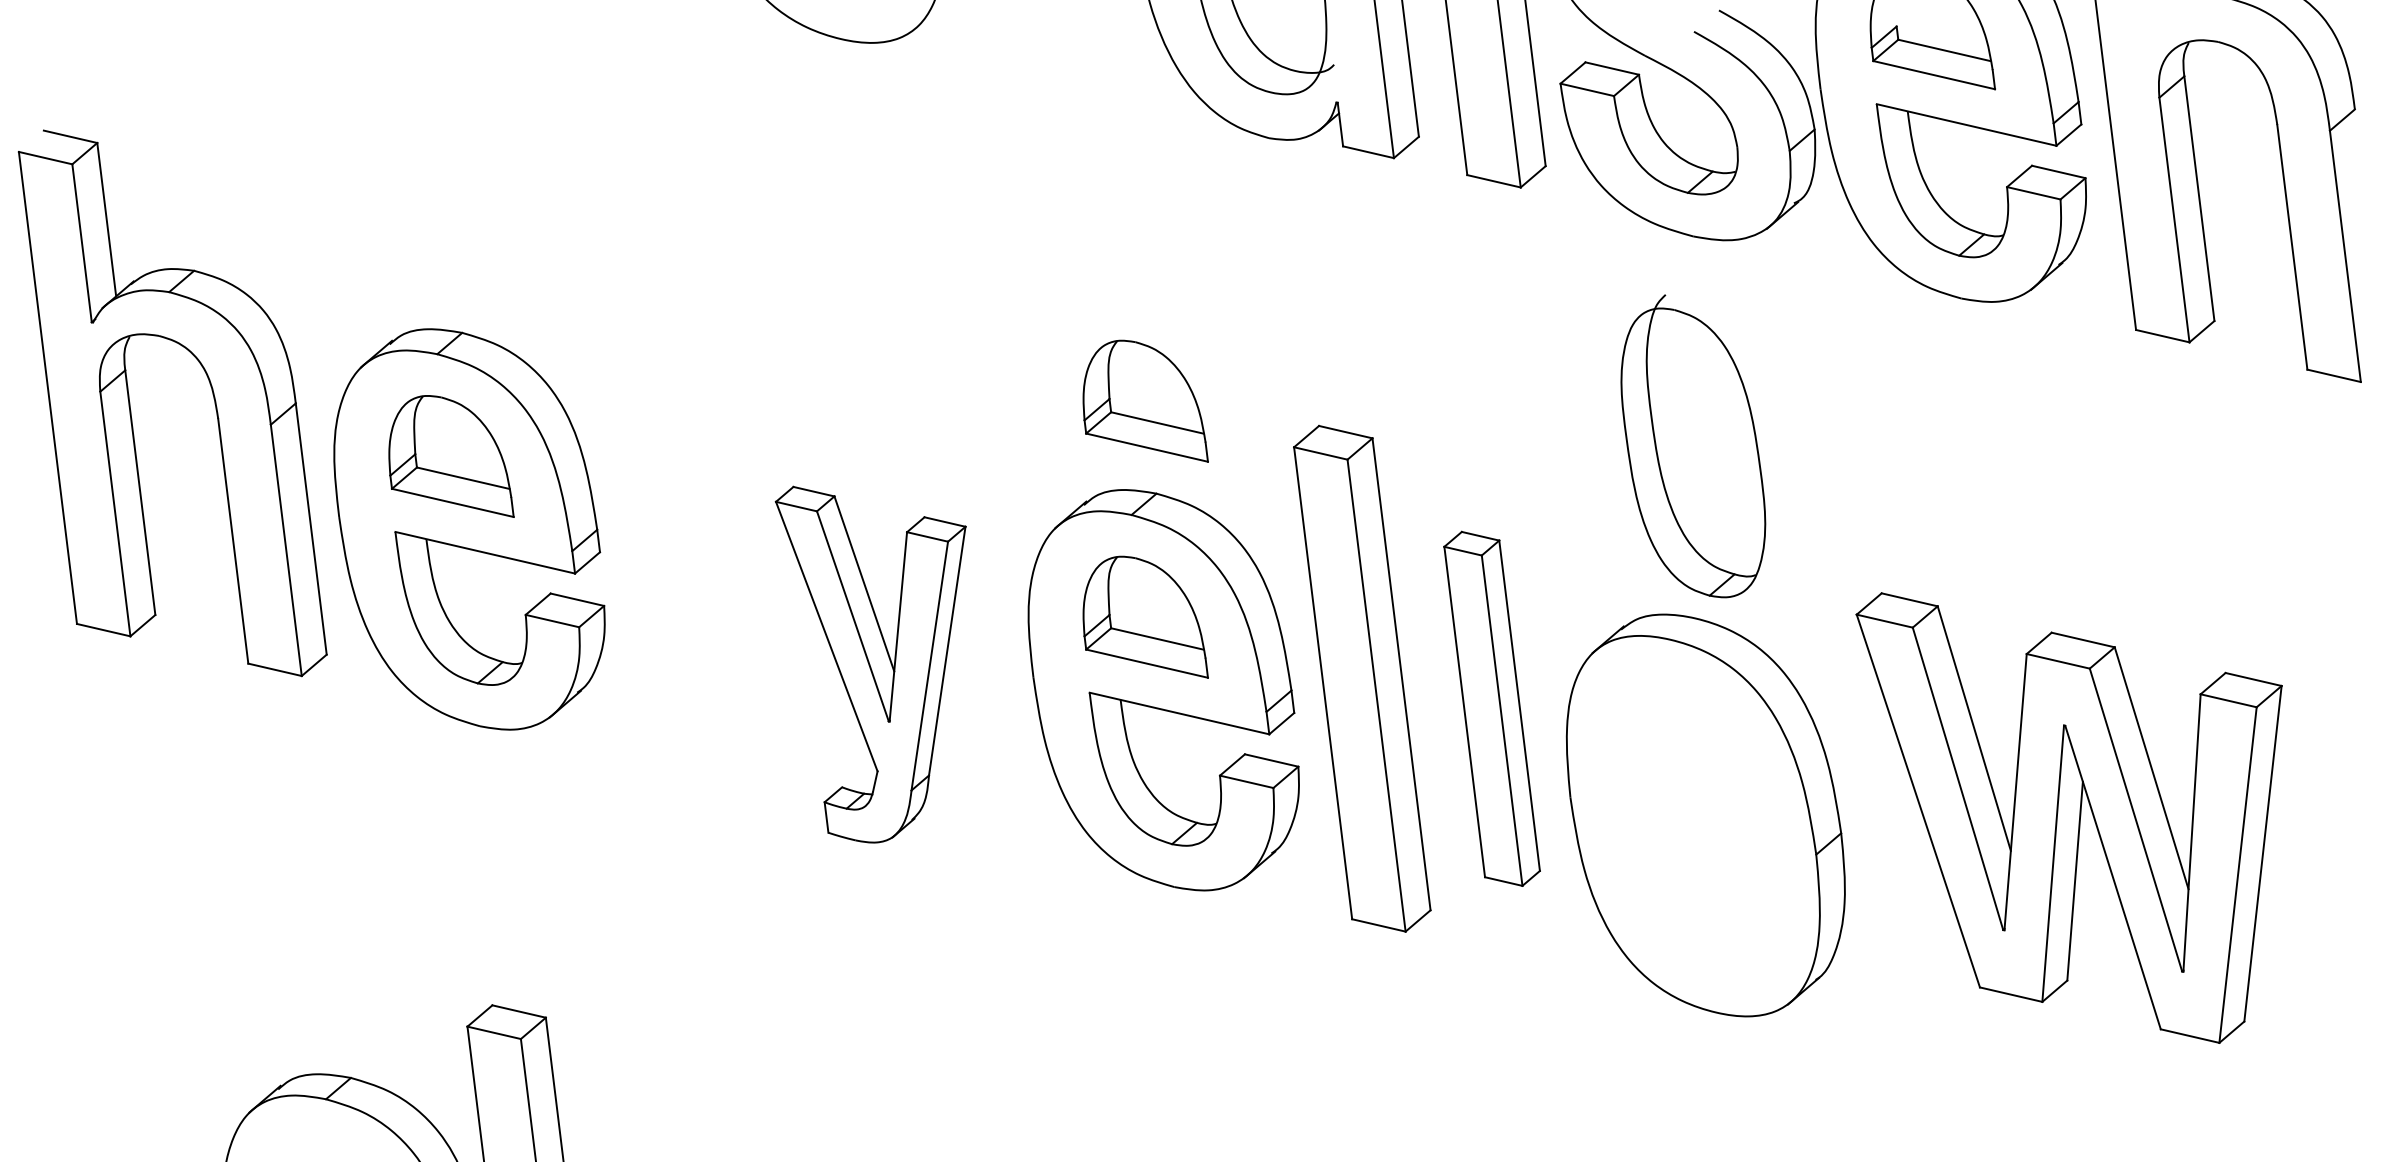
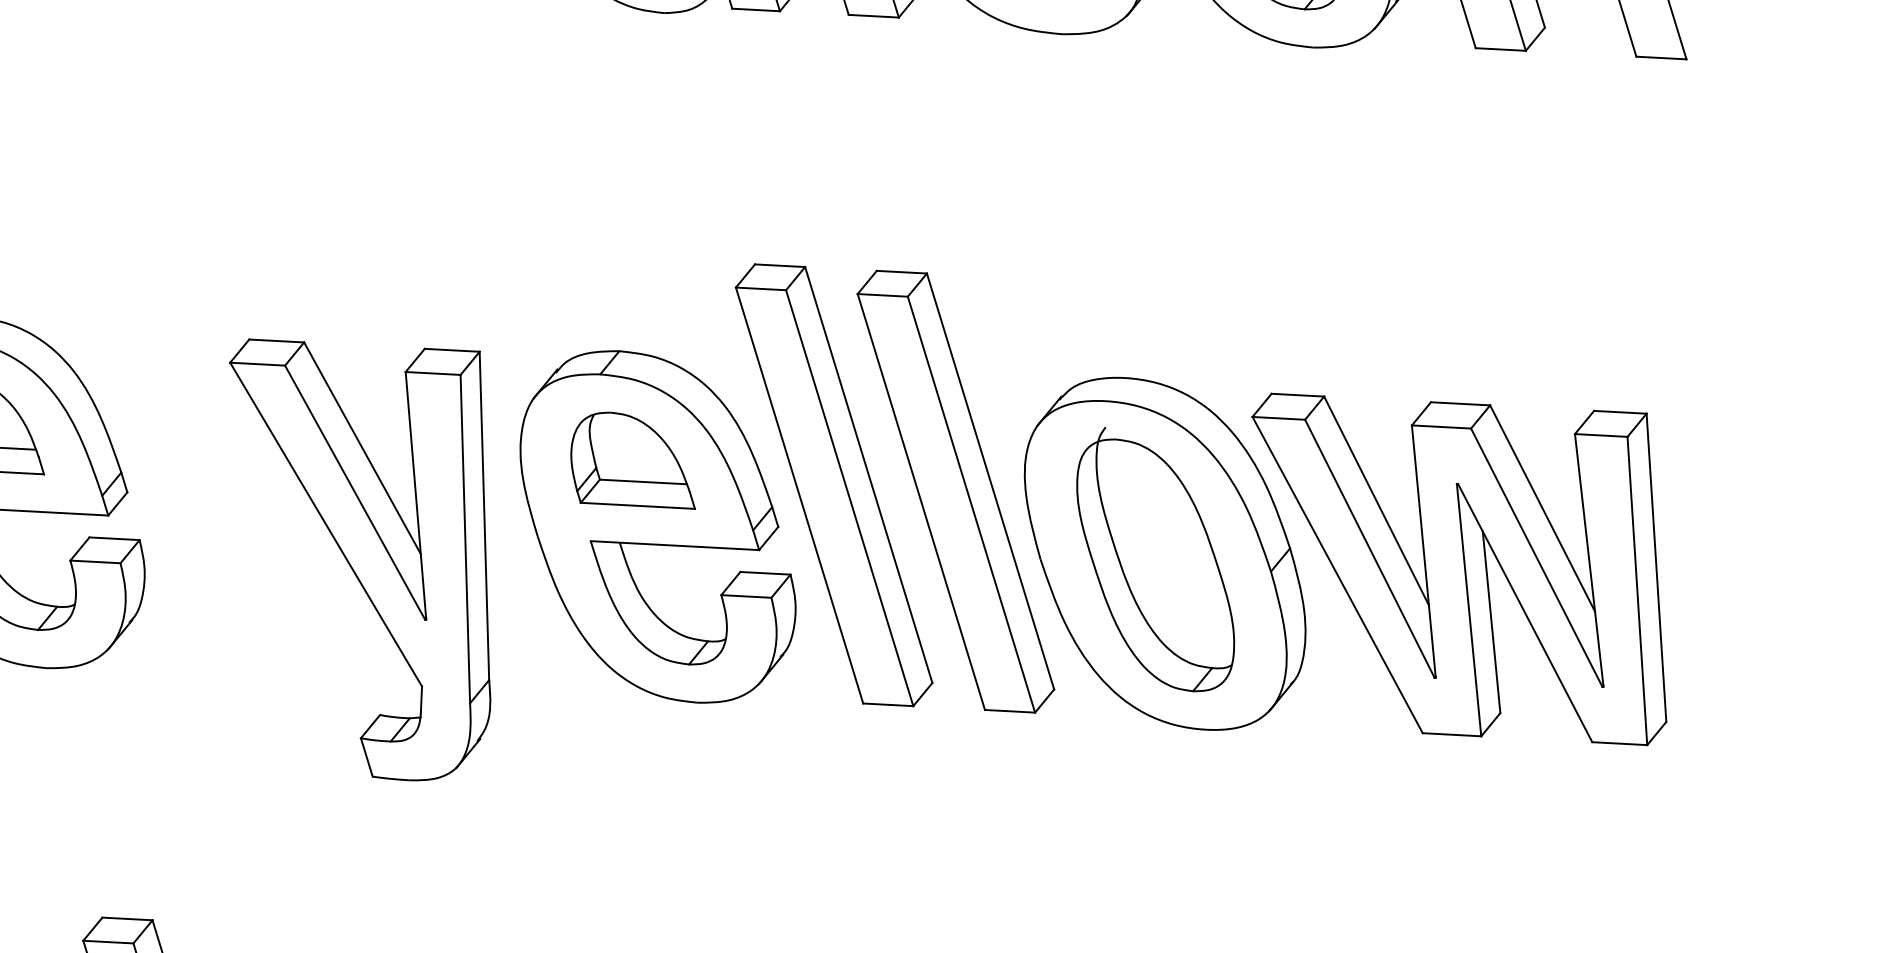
part: (1145, 400) -> (594, 269), removed
part: (1693, 446) -> (1154, 559), moved
part: (870, 664) -> (388, 550), size x1.43
part: (1491, 708) -> (955, 491), size x1.43
part: (2068, 817) -> (1475, 566), moved

